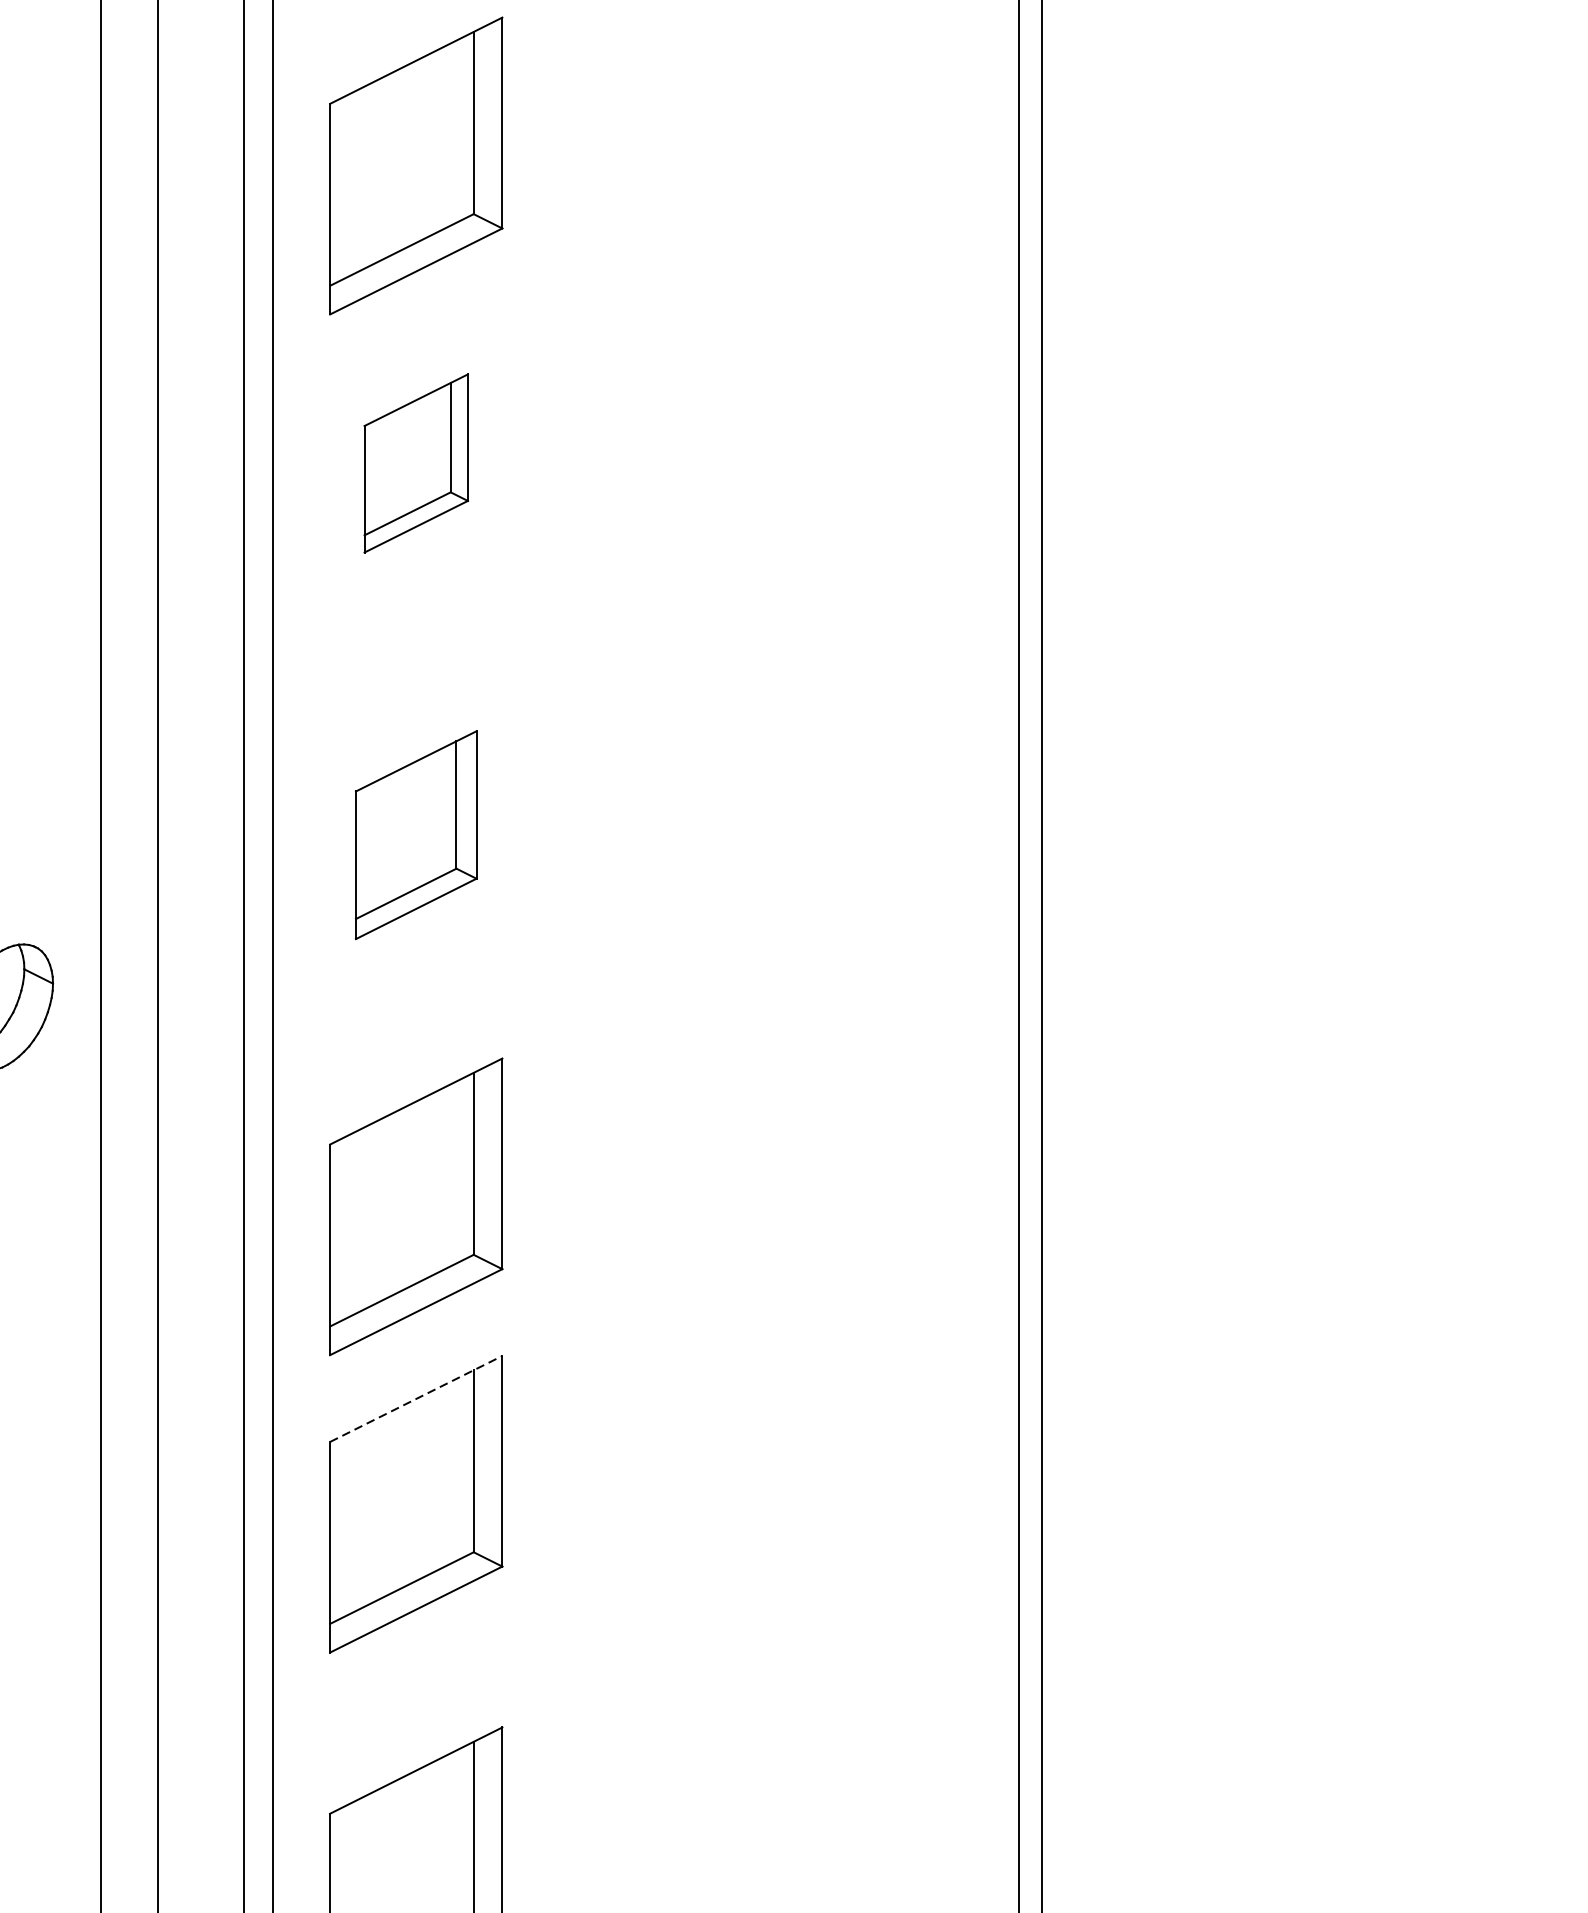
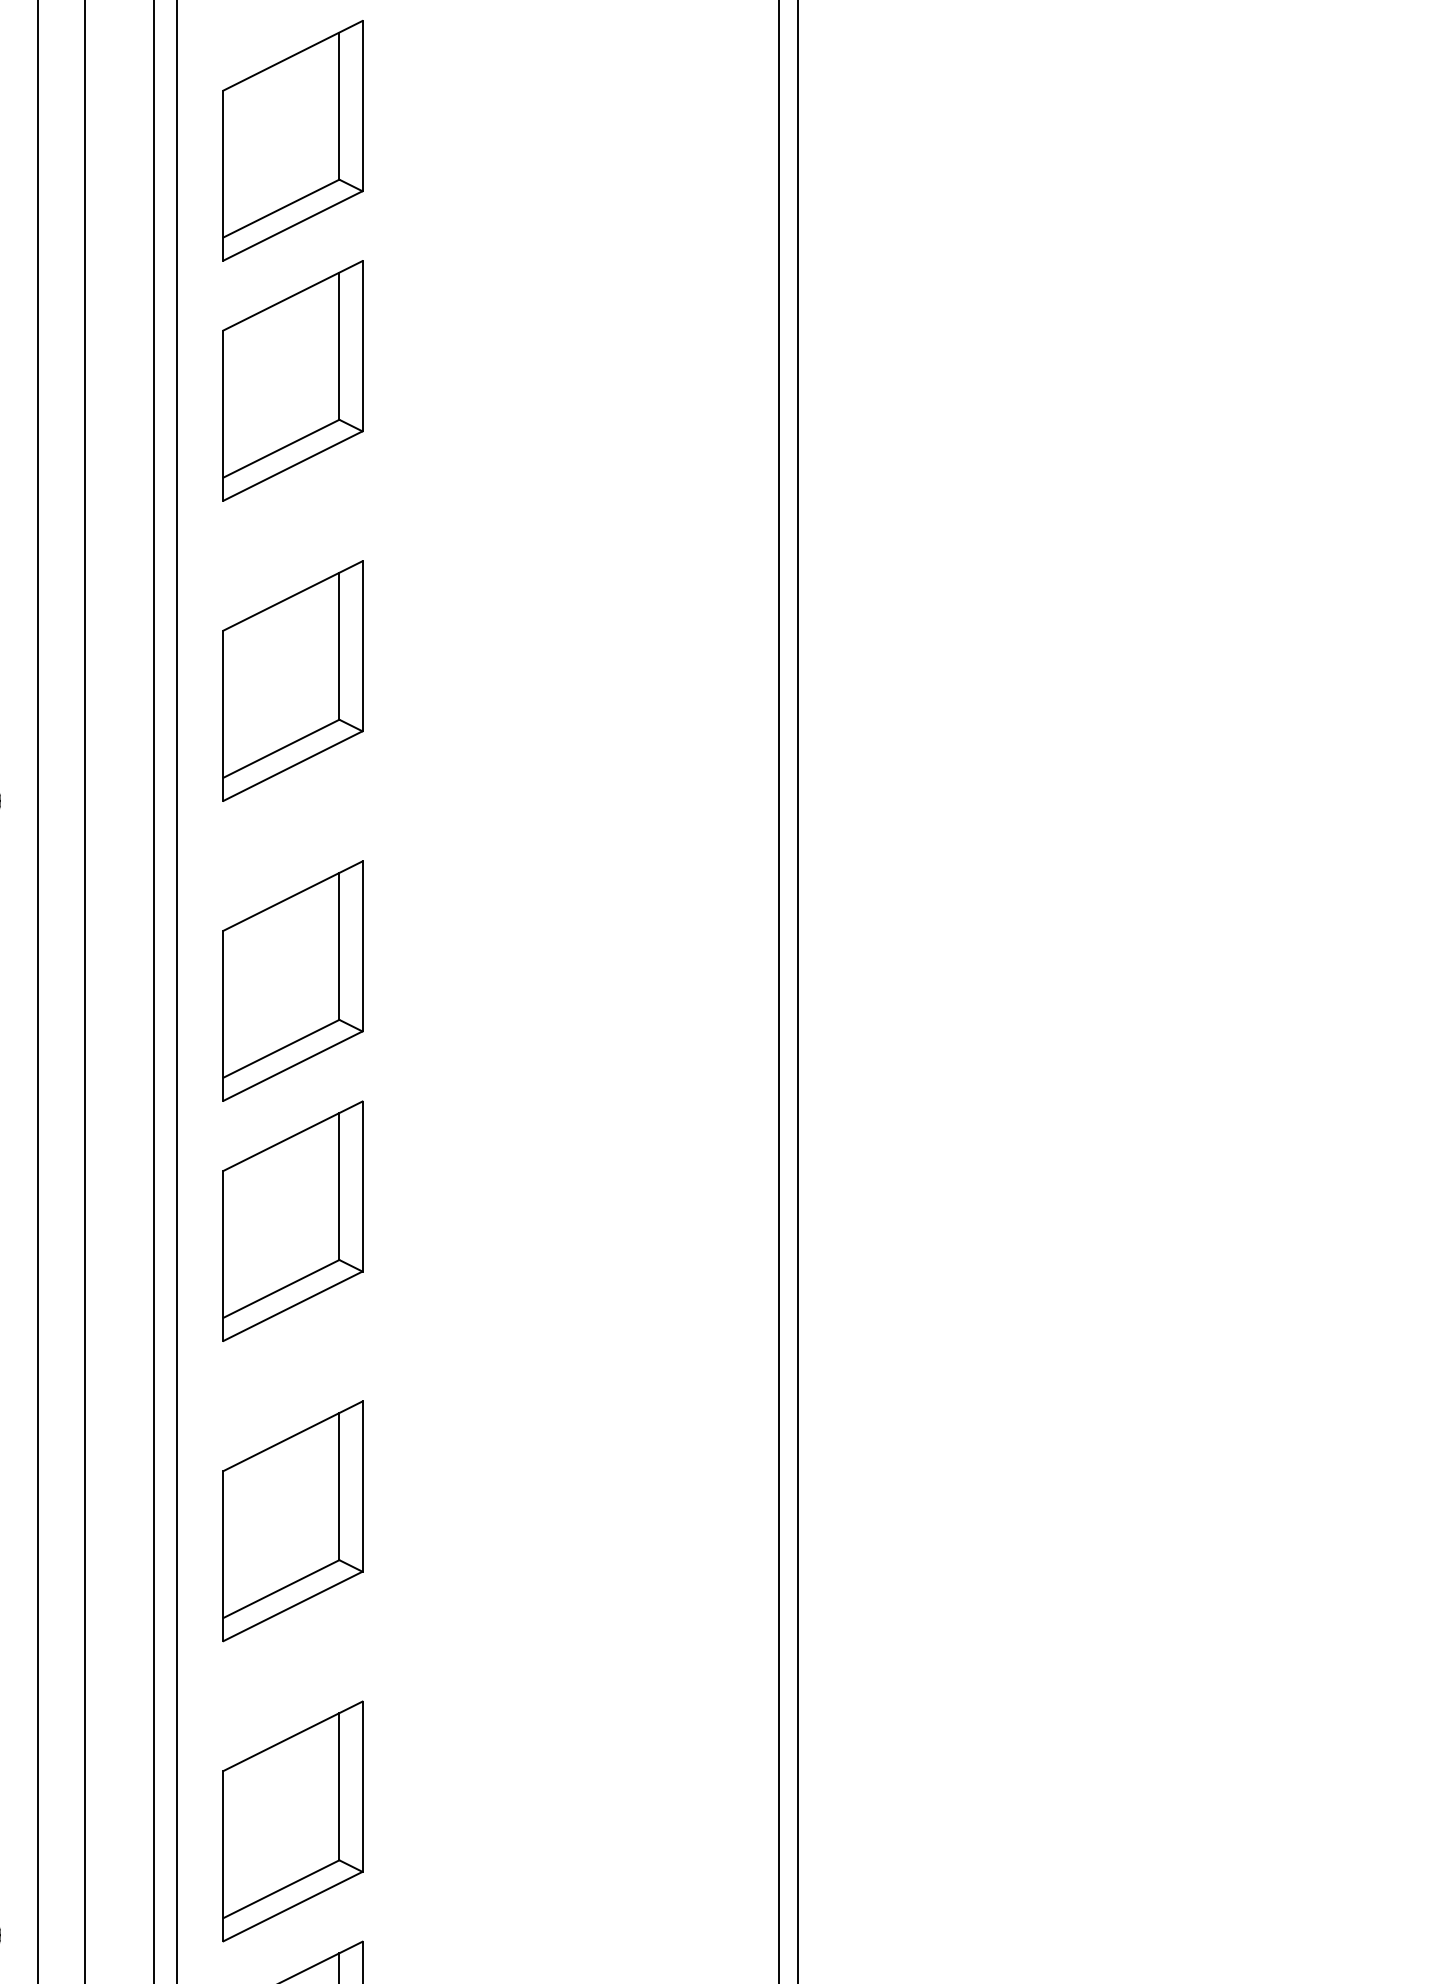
part: (415, 462) -> (292, 380), size x1.67
part: (415, 834) -> (292, 680), size x1.43
line: (416, 1399) -> (293, 1136), dashed -> solid

